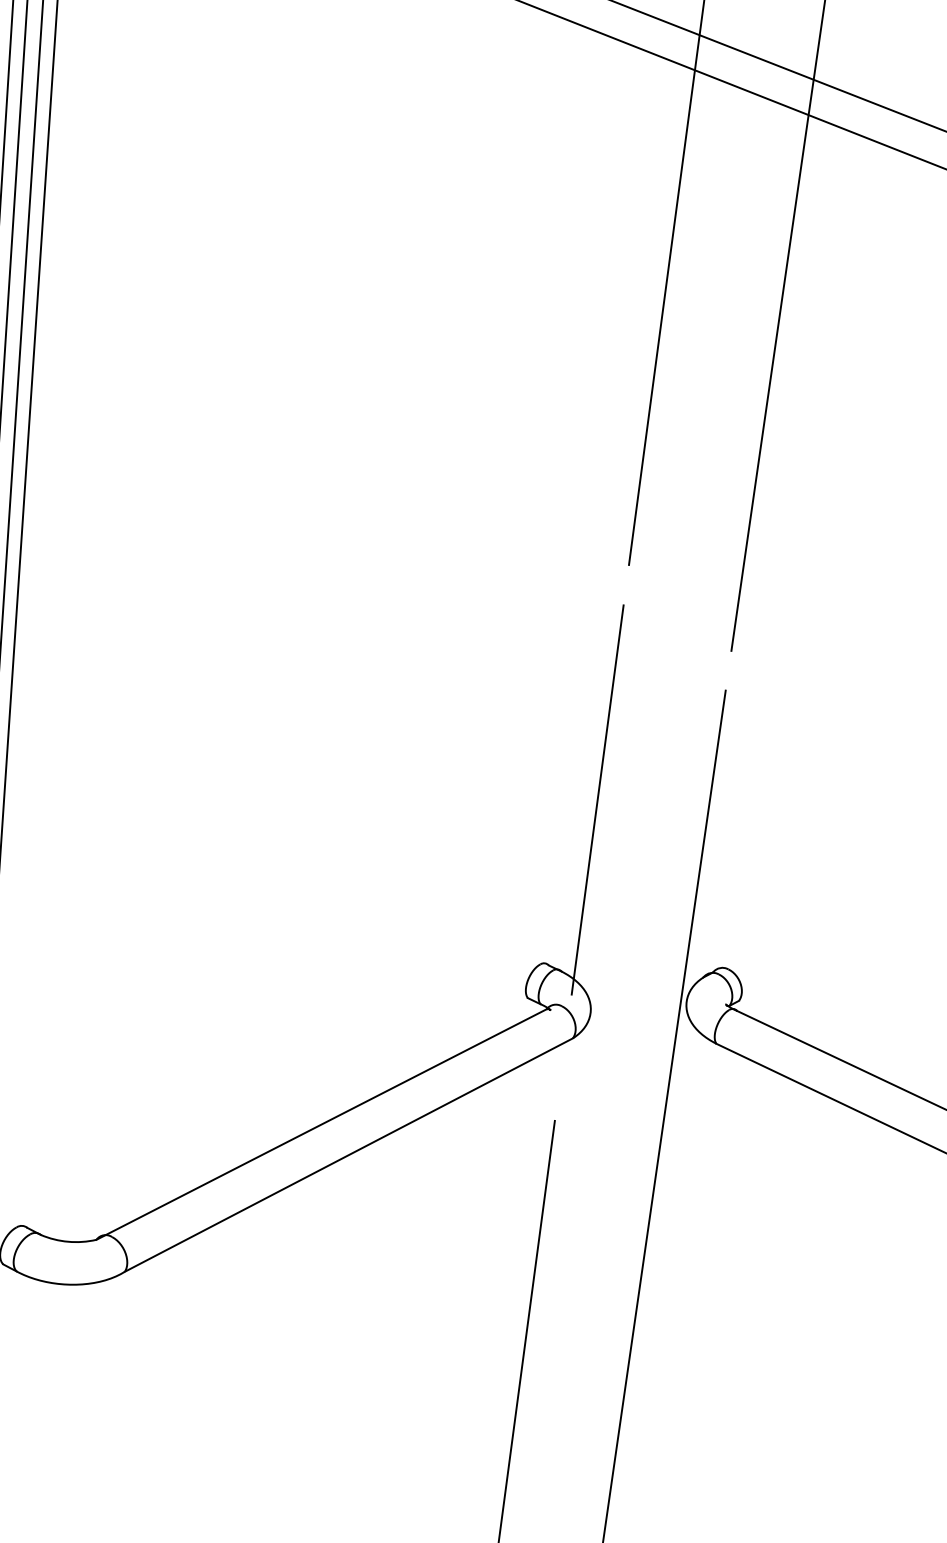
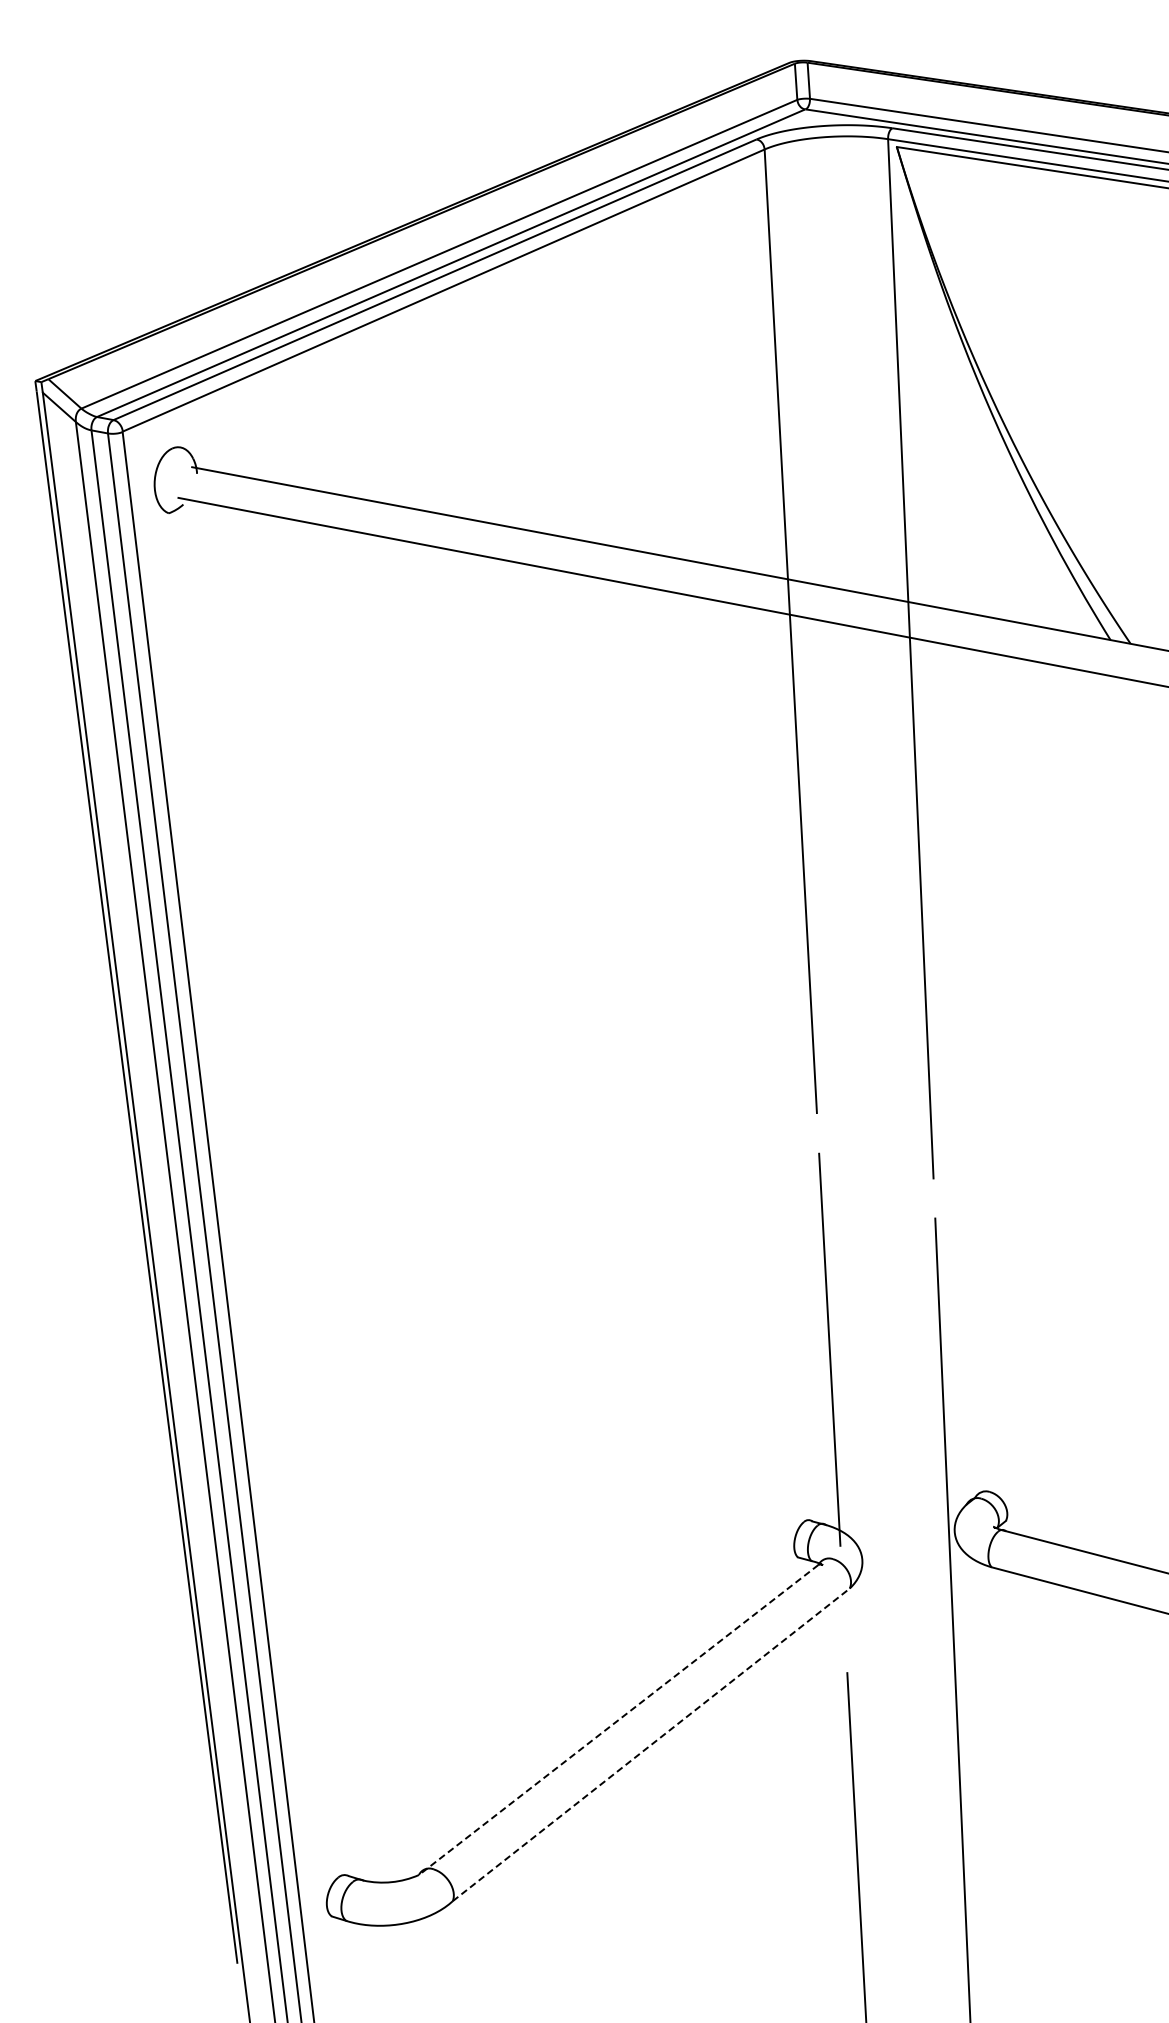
line: (321, 1124) -> (618, 1719), solid -> dashed
line: (349, 1154) -> (651, 1744), solid -> dashed

